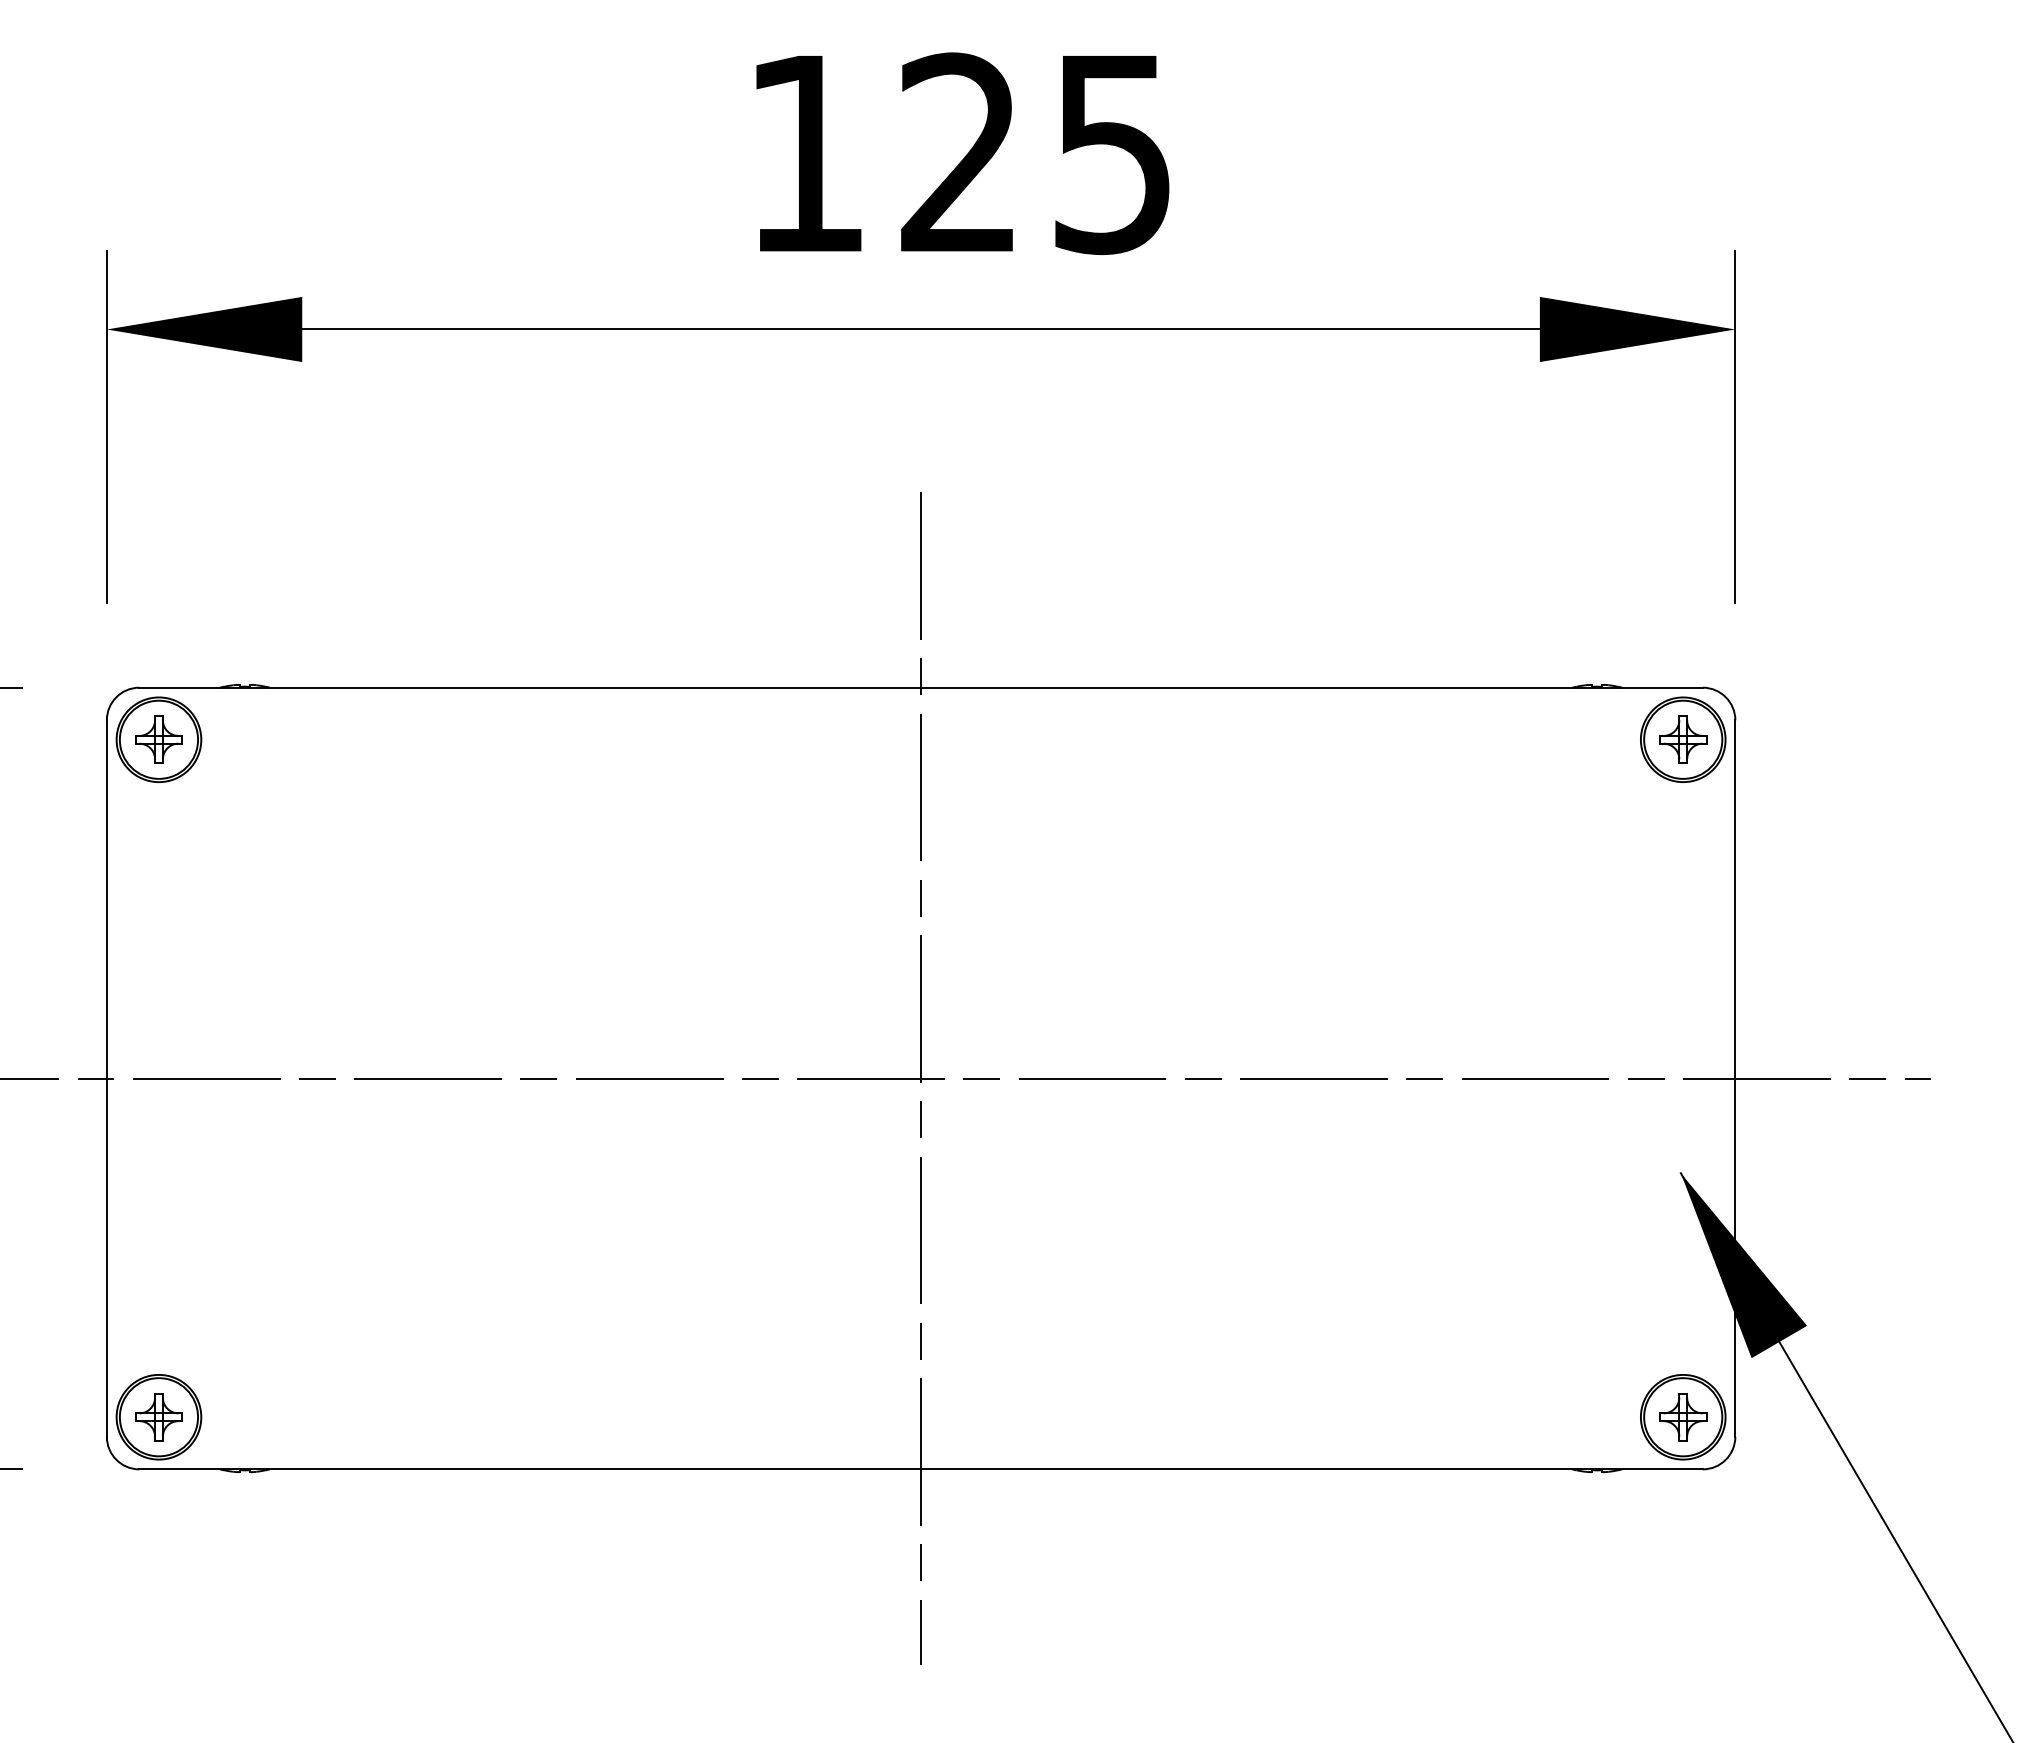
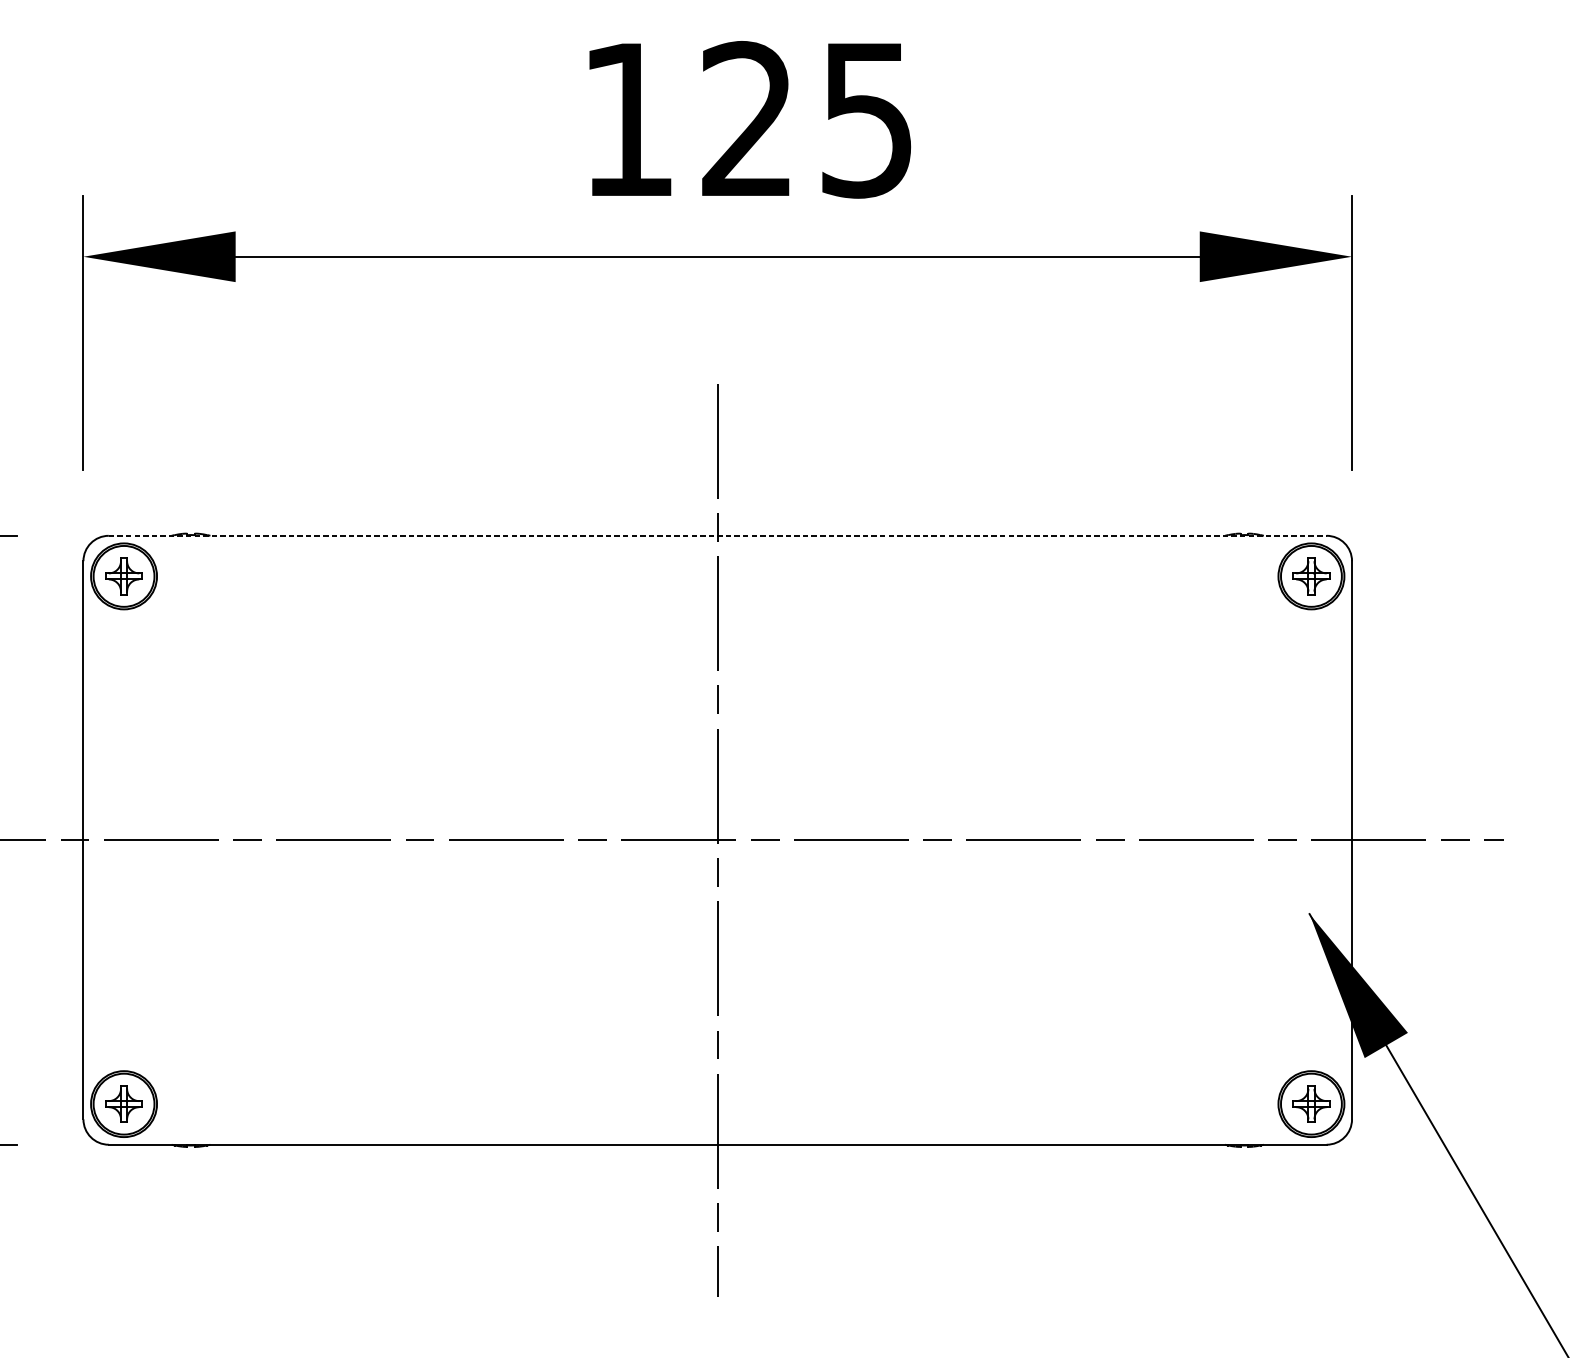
line: (921, 687) -> (718, 535), solid -> dashed

